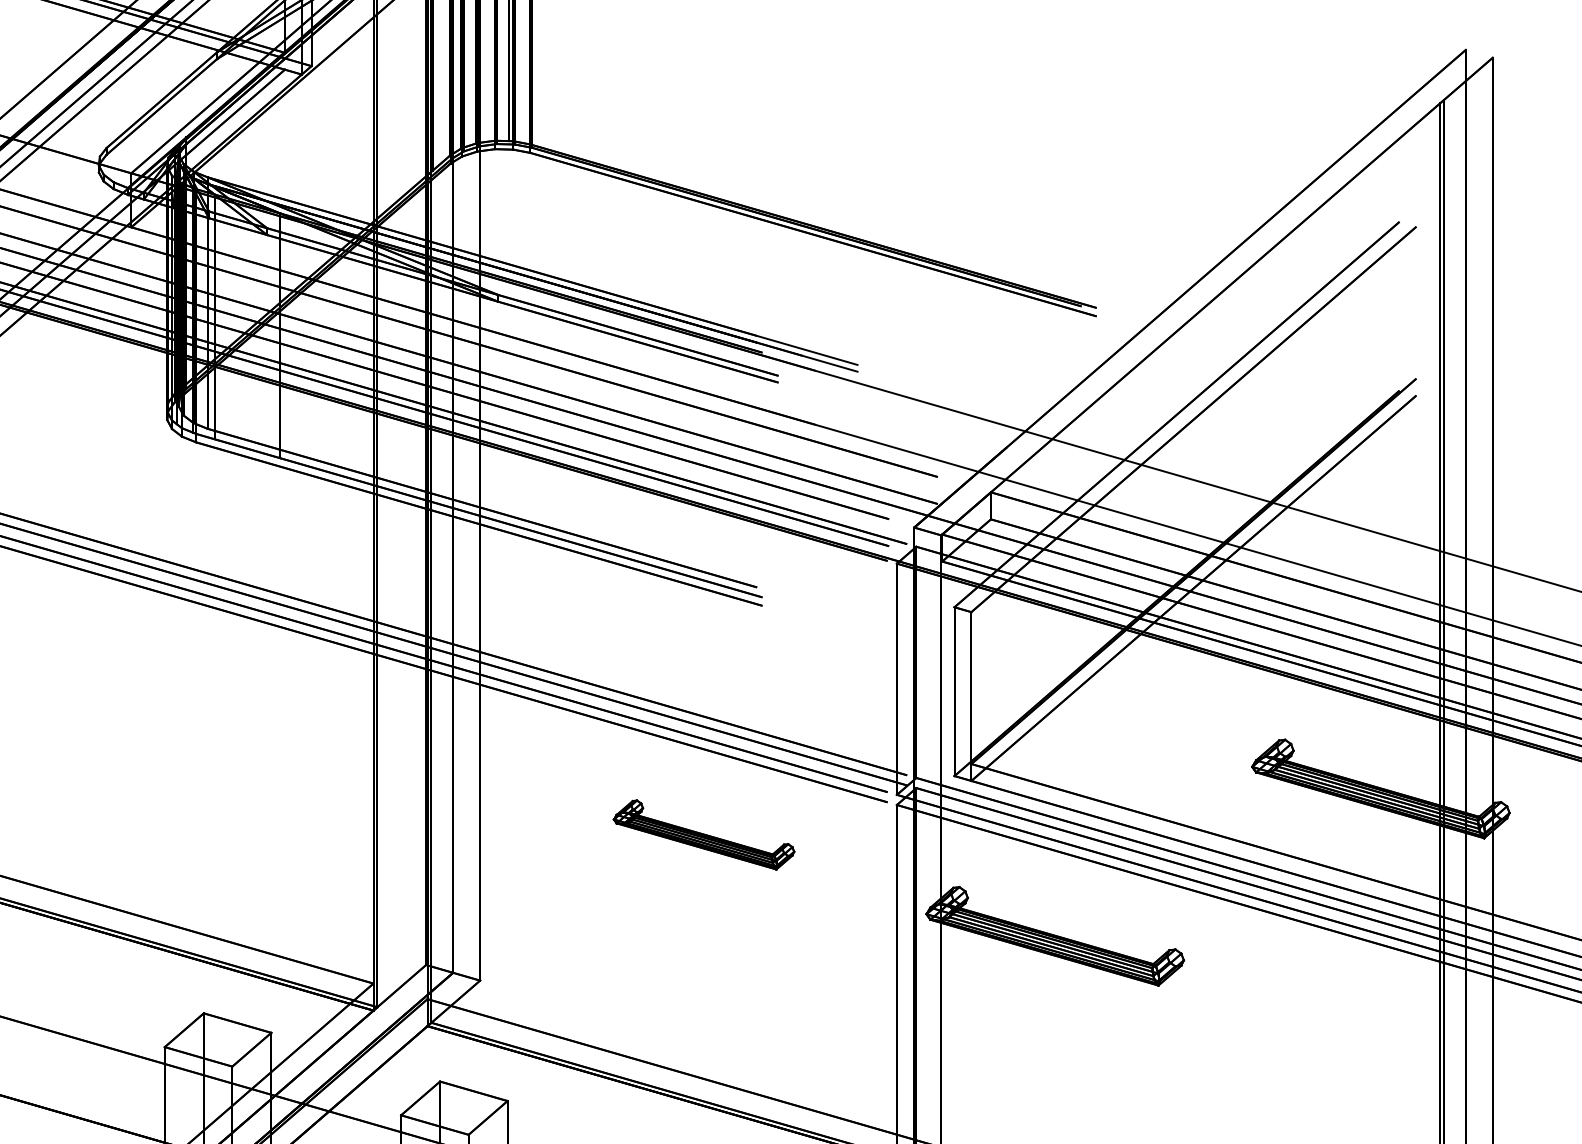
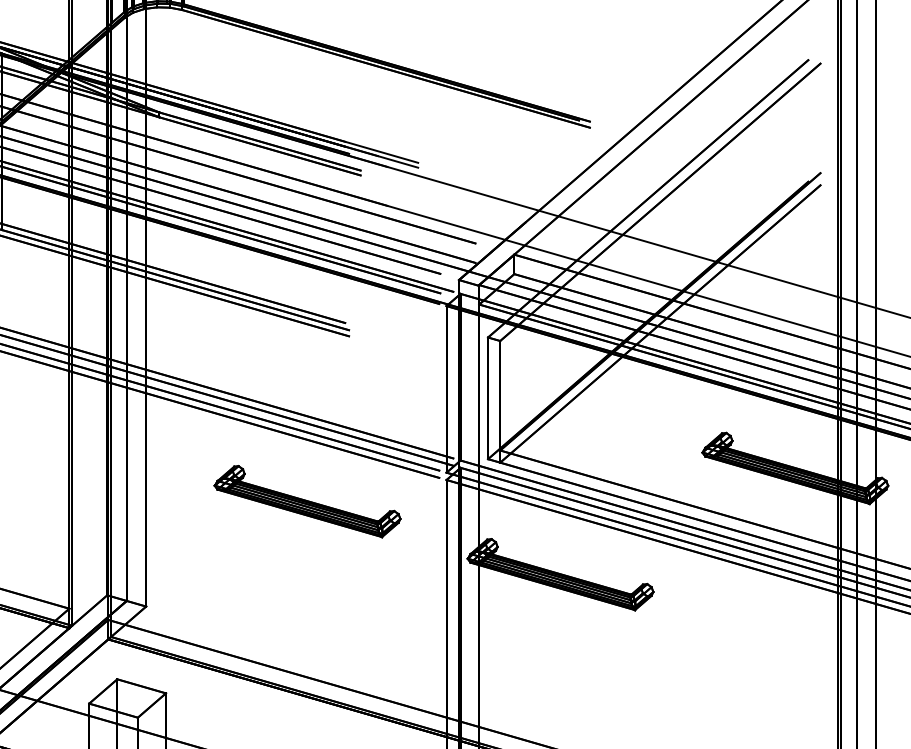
part: (703, 834) -> (307, 501), size x1.43

